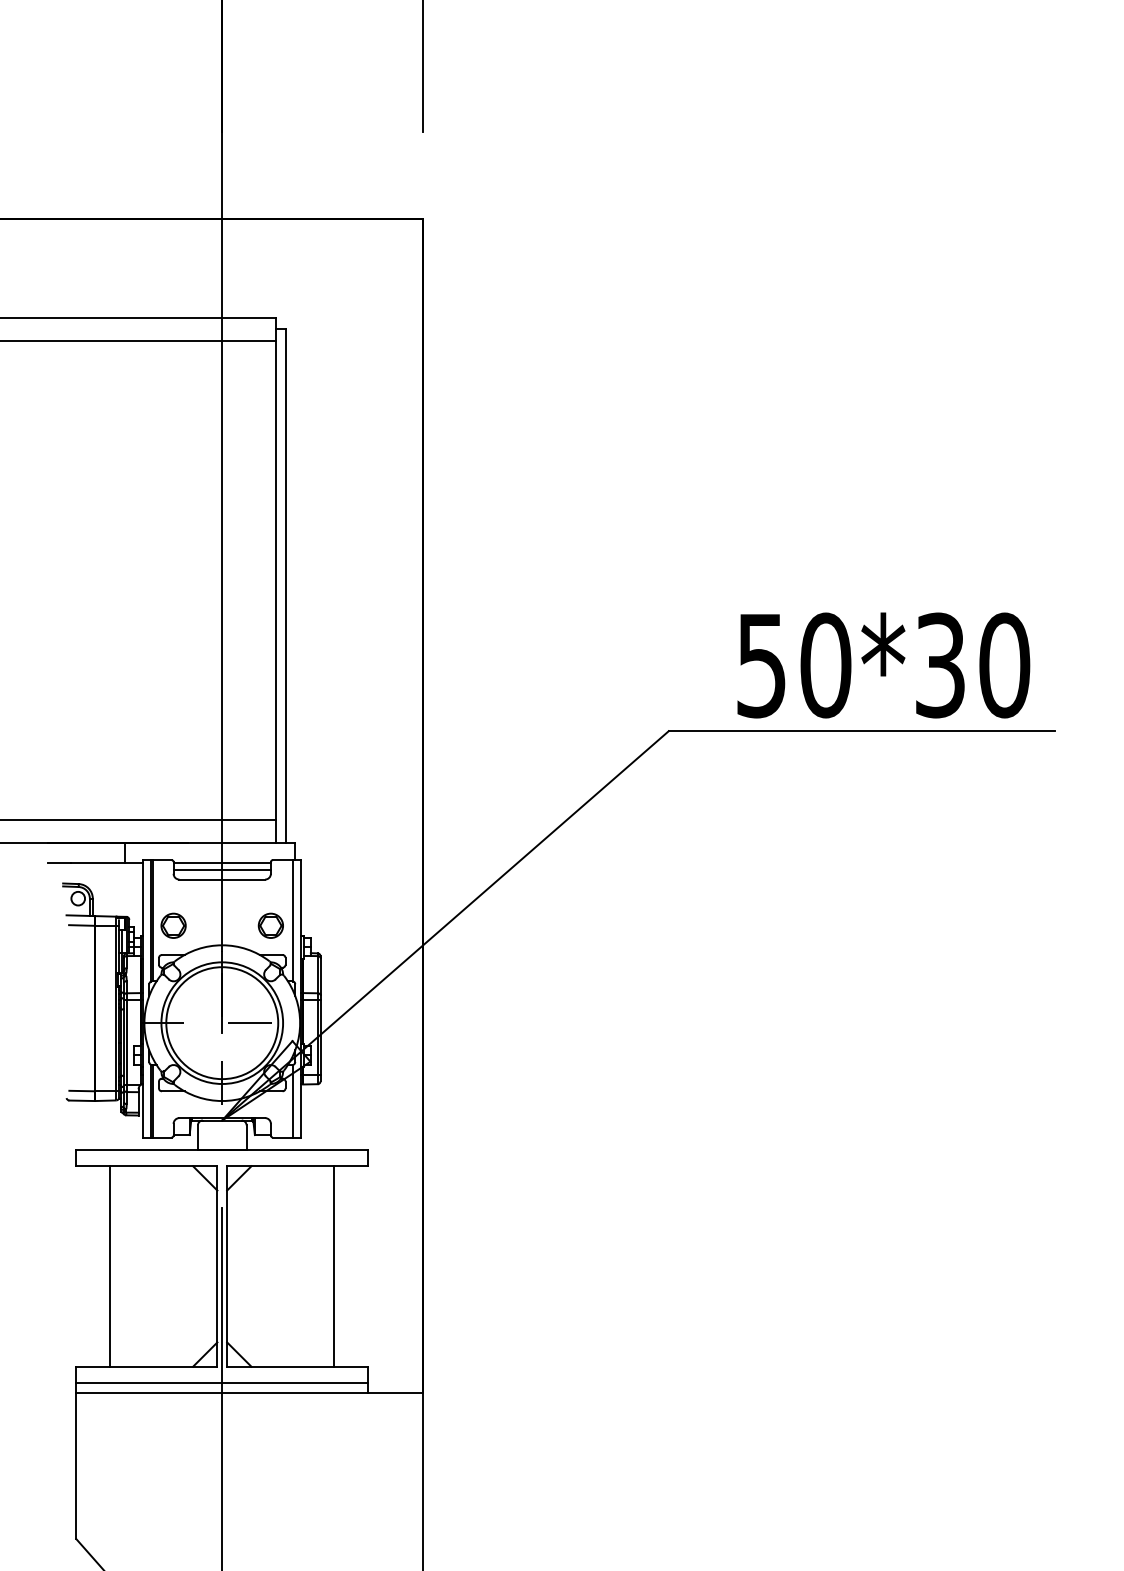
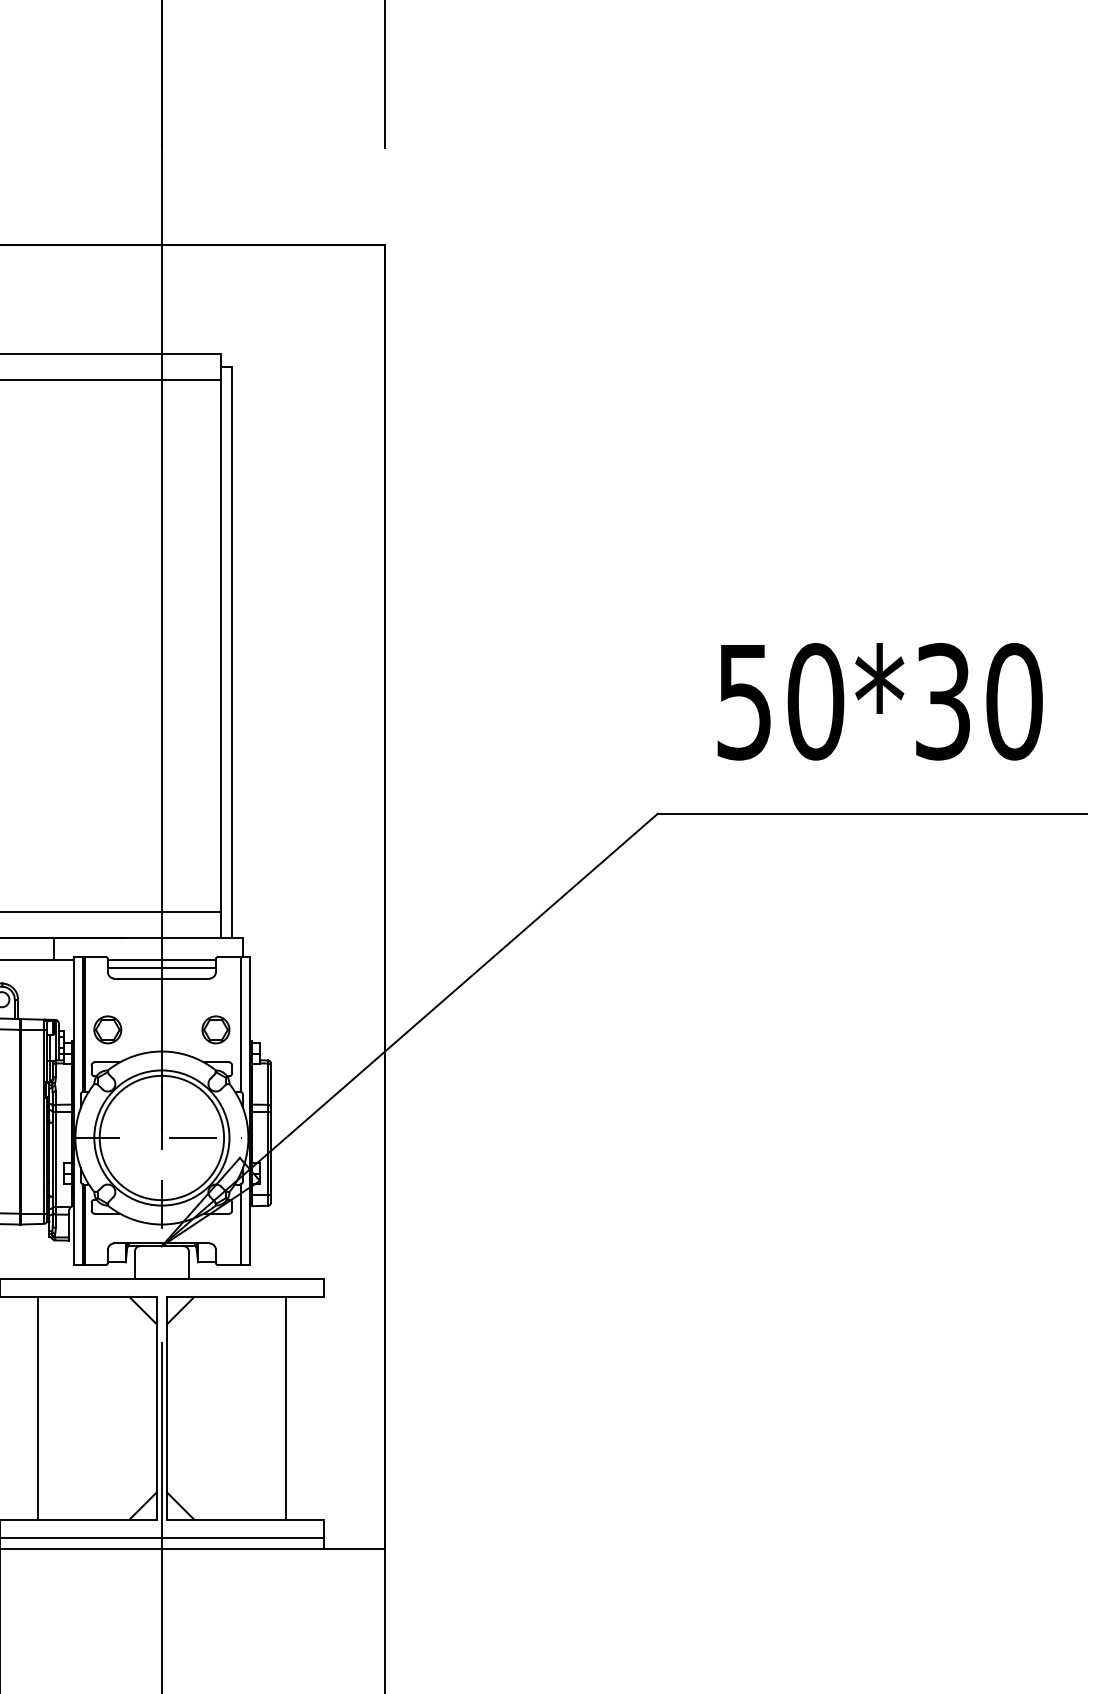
text: (883, 665) -> (879, 701), moved

